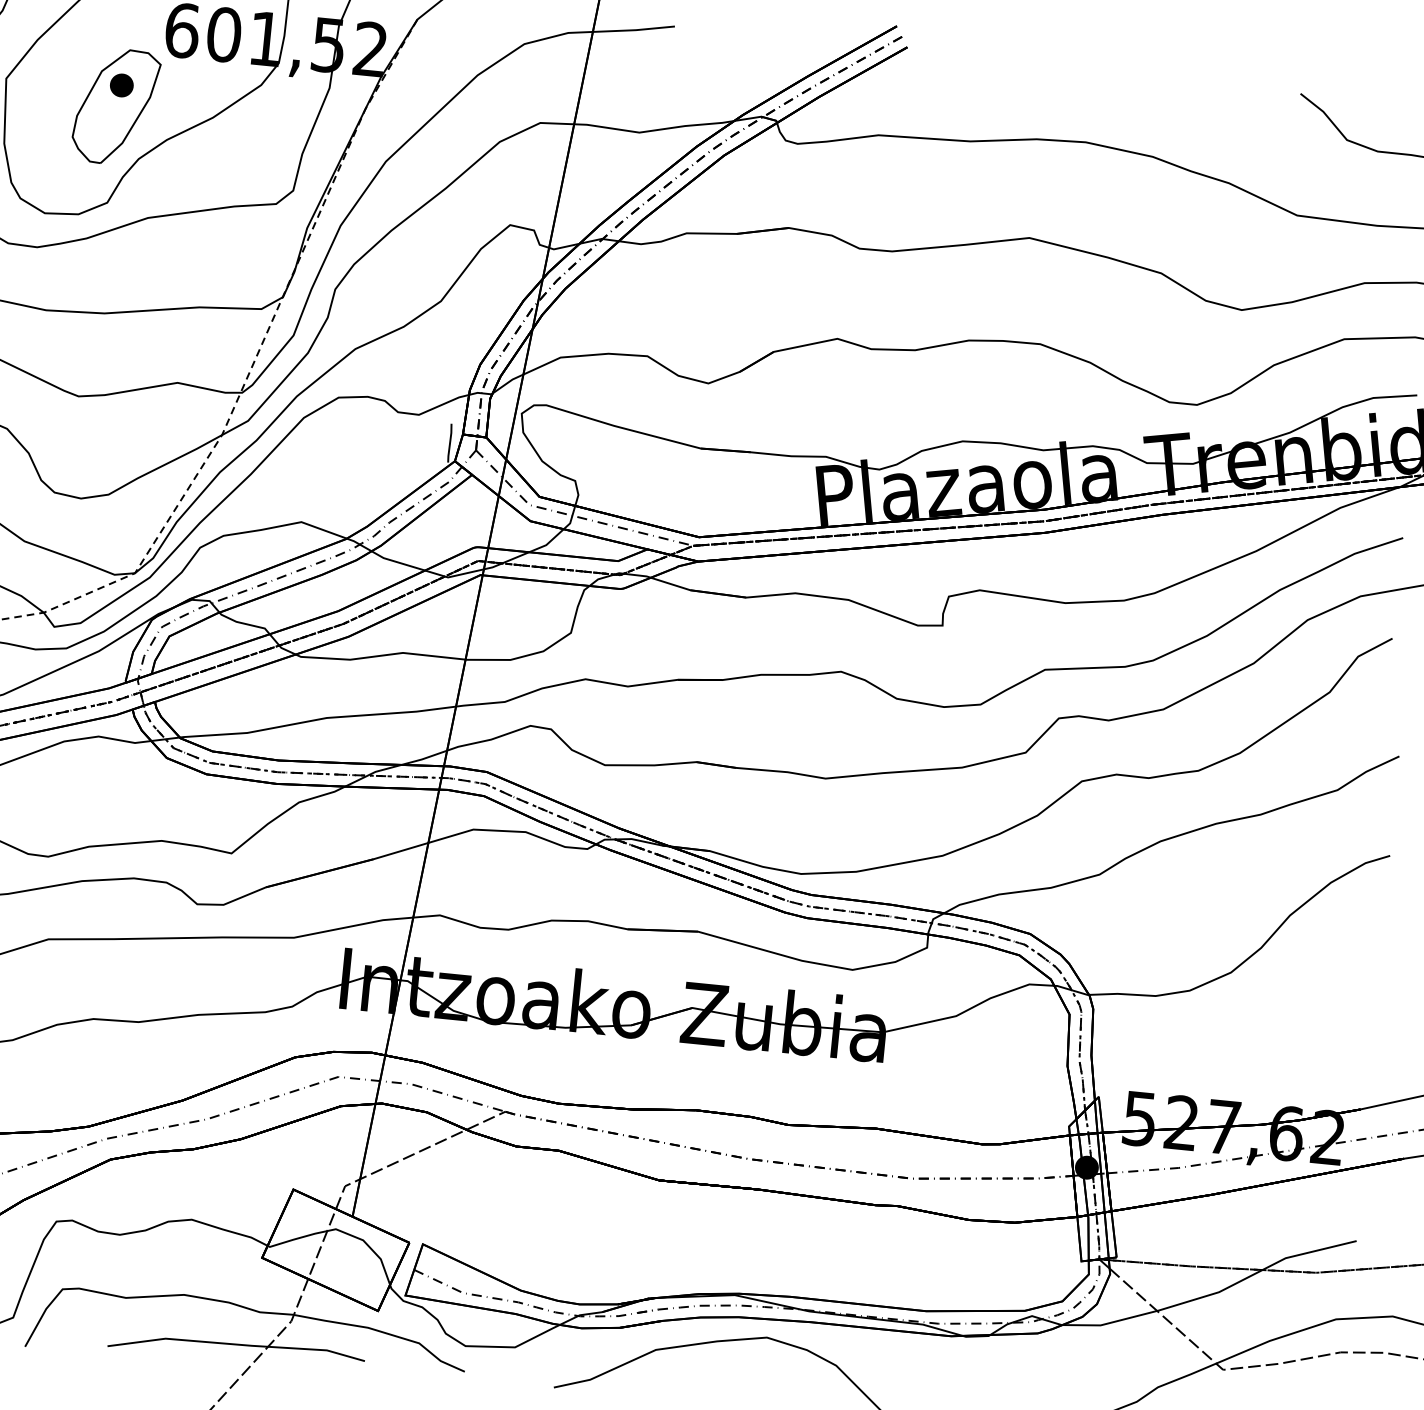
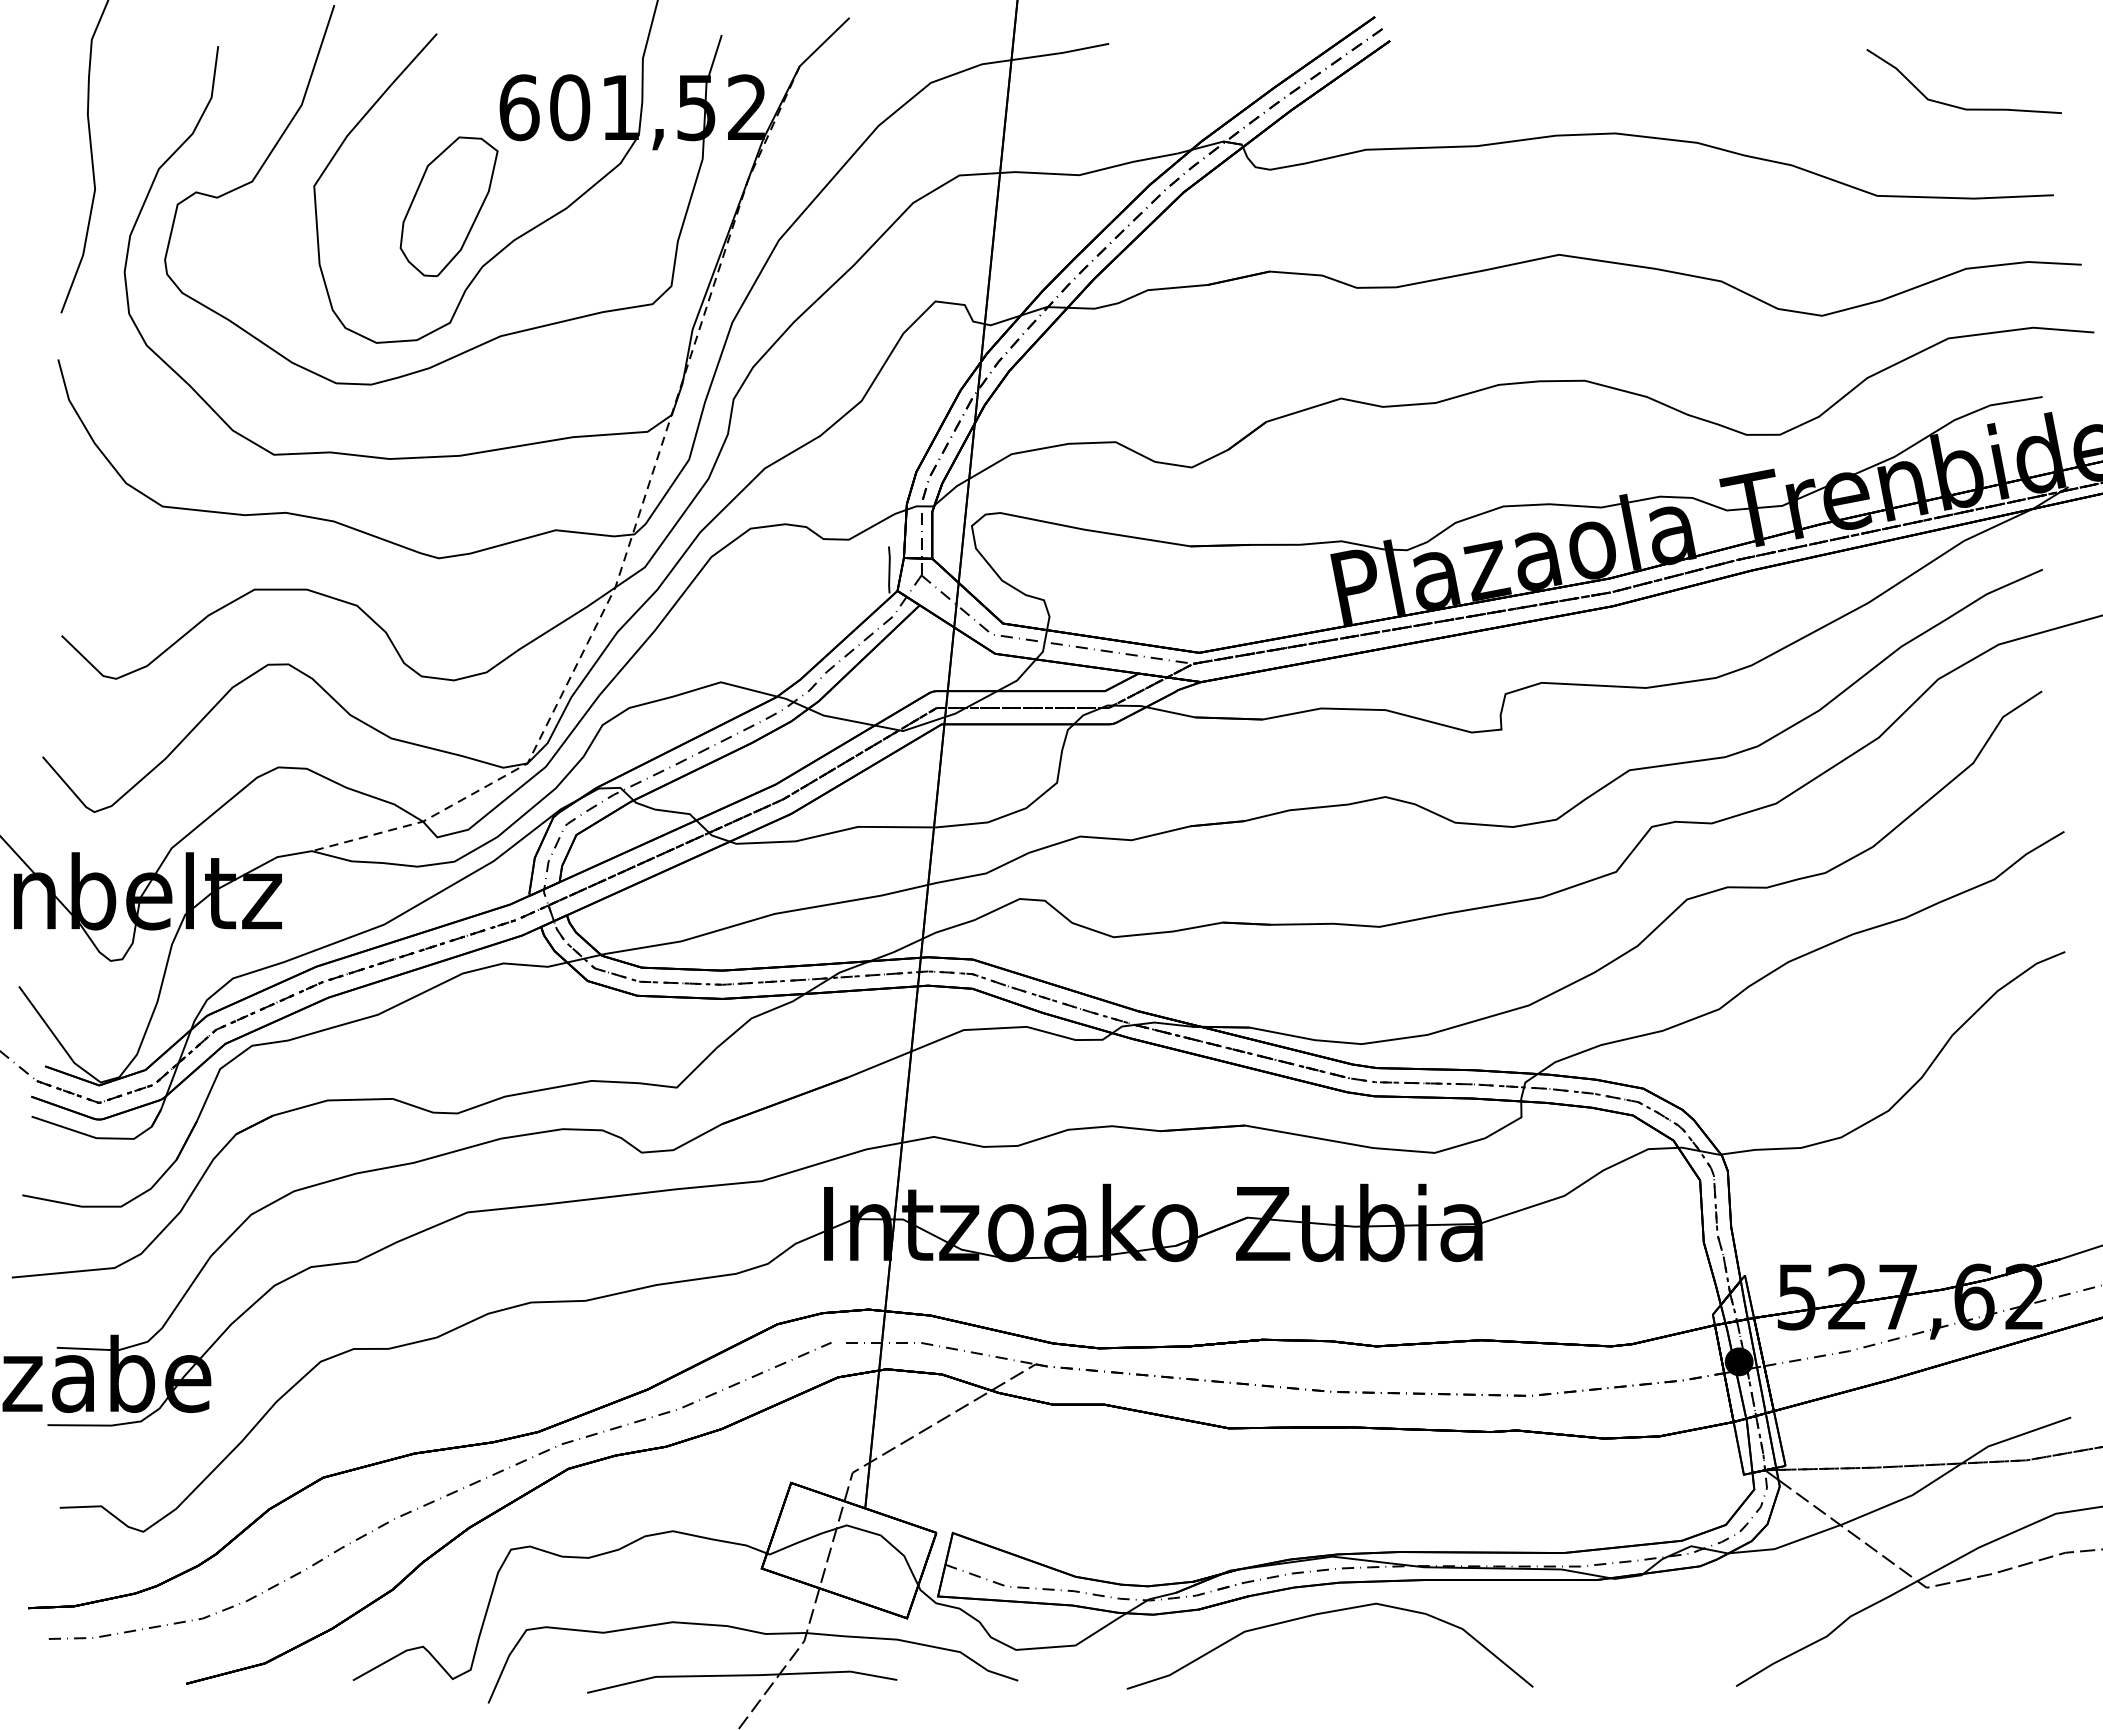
part: (121, 85) -> (453, 180), removed

